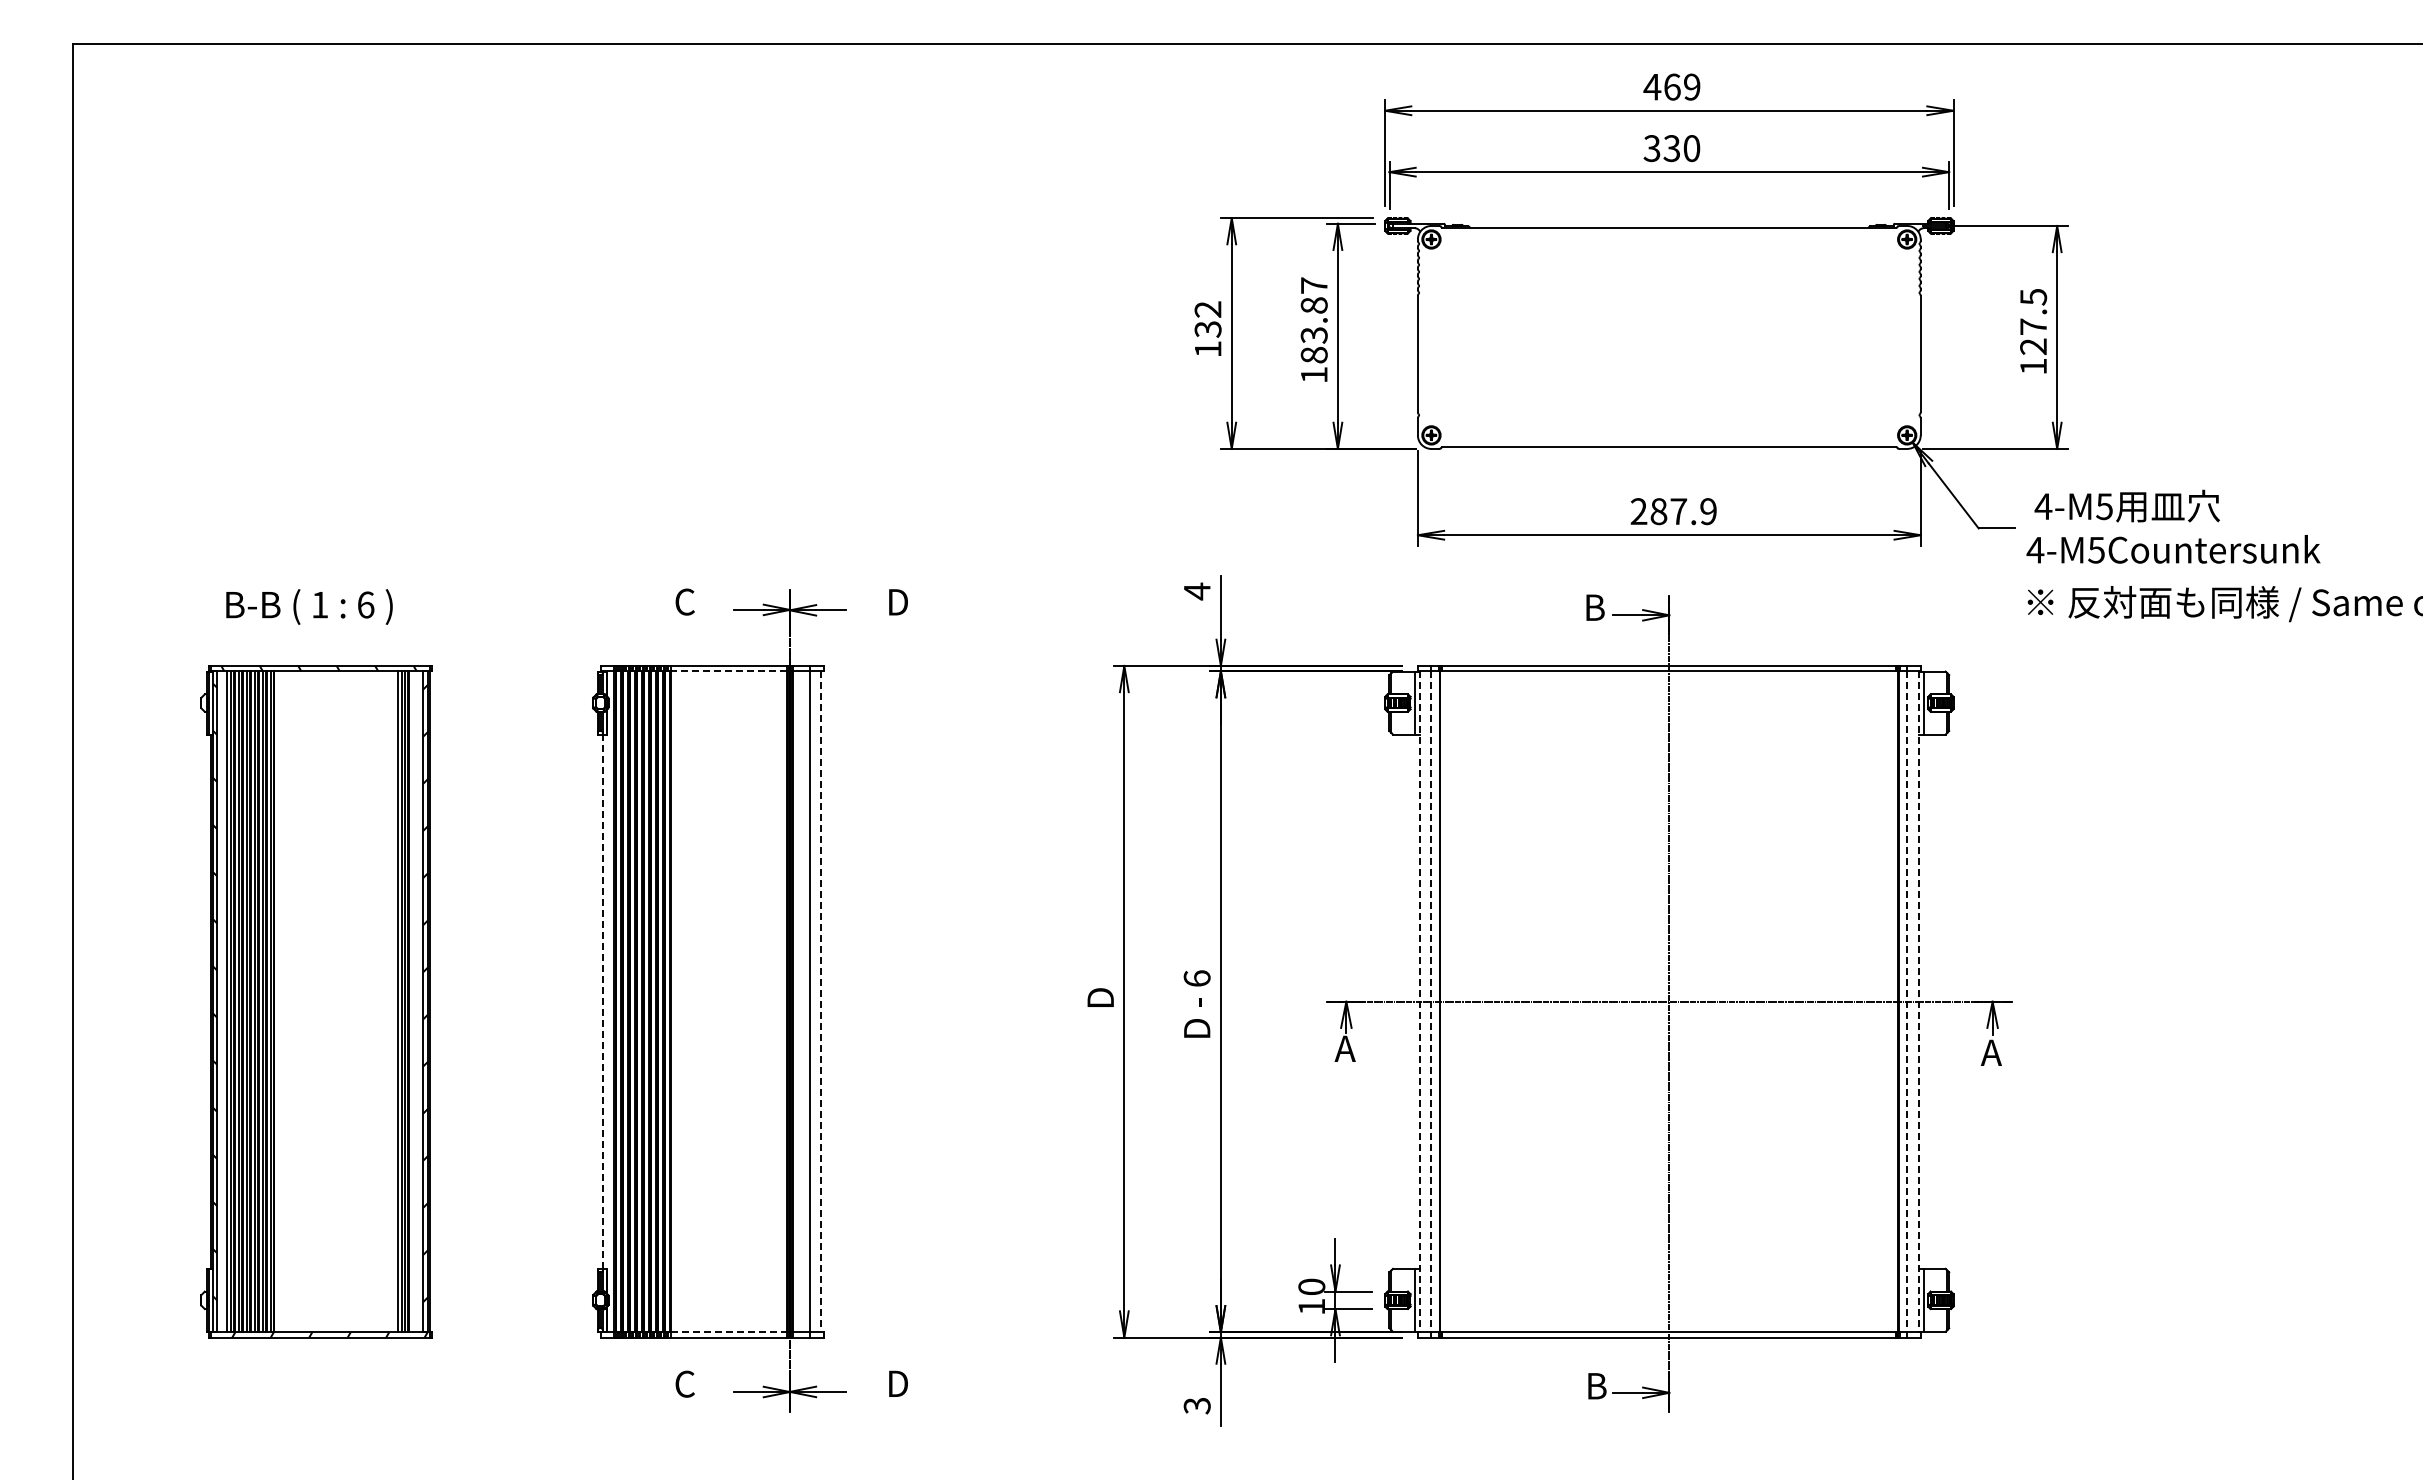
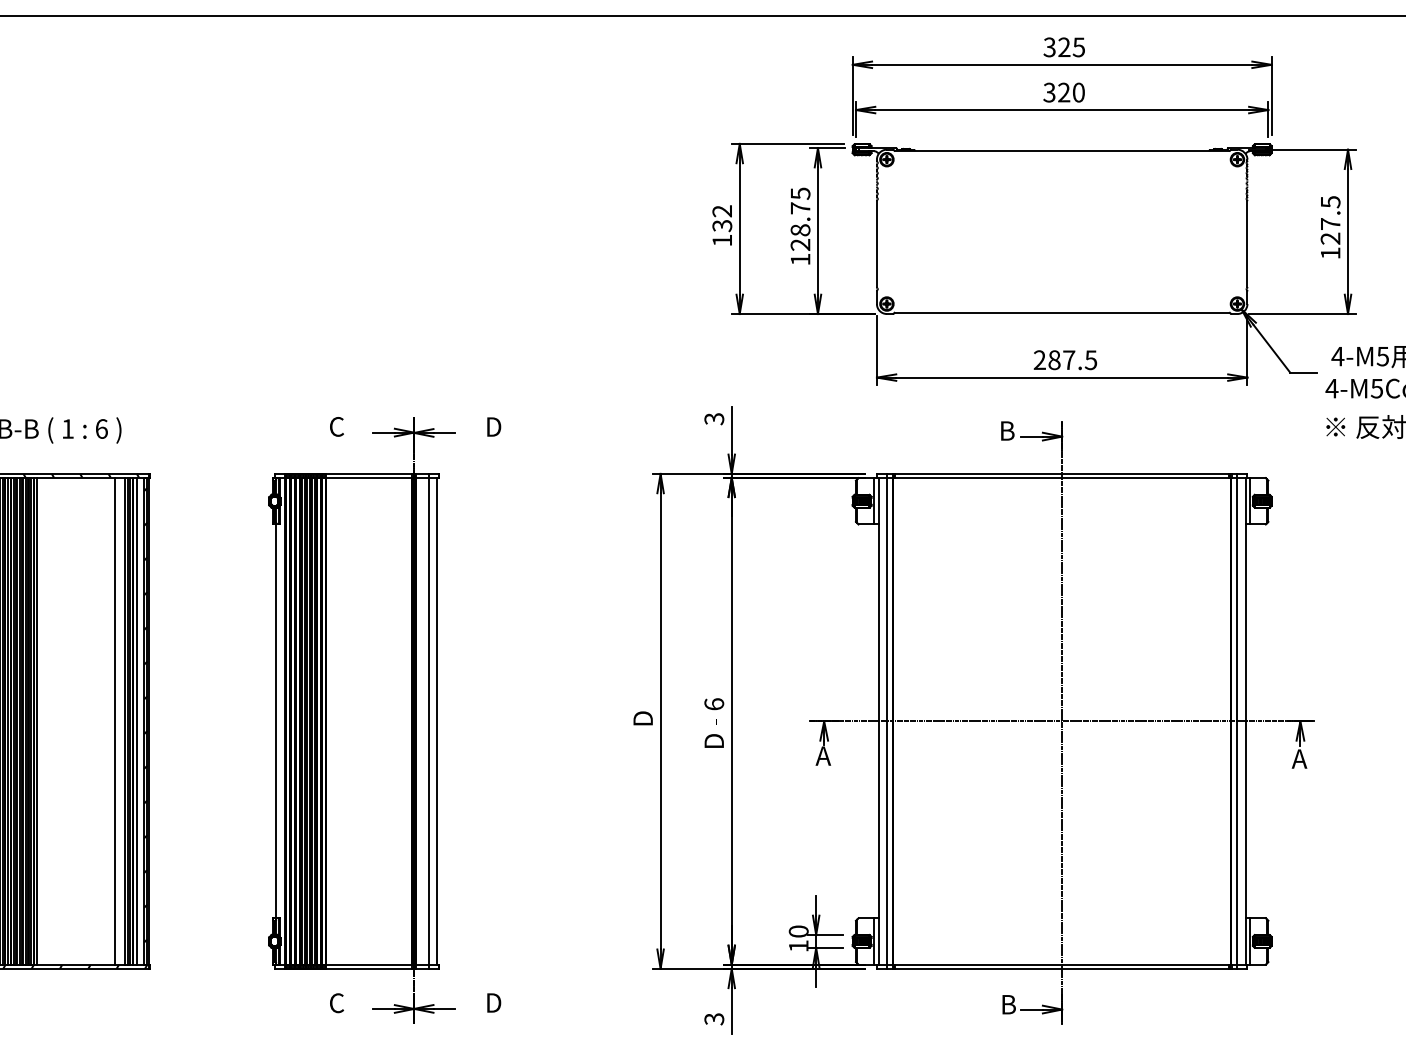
text: (1671, 86) -> (1063, 46), 469 -> 325
text: (1671, 148) -> (1063, 92), 330 -> 320
text: (1313, 320) -> (799, 219), 183.87 -> 128.75
text: (1708, 511) -> (1091, 360), 287.9 -> 287.5
text: (1196, 591) -> (713, 419), 4 -> 3
line: (728, 671) -> (368, 478), dashed -> solid
line: (278, 1001) -> (37, 721), added
line: (384, 1001) -> (115, 721), added
line: (413, 1001) -> (136, 721), added
line: (602, 1001) -> (276, 721), dashed -> solid
line: (821, 1001) -> (437, 721), dashed -> solid
line: (1420, 1001) -> (878, 721), dashed -> solid
line: (1431, 1001) -> (886, 721), dashed -> solid
line: (1907, 1001) -> (1237, 721), dashed -> solid
line: (1918, 1001) -> (1245, 721), dashed -> solid
line: (729, 1332) -> (369, 965), dashed -> solid

